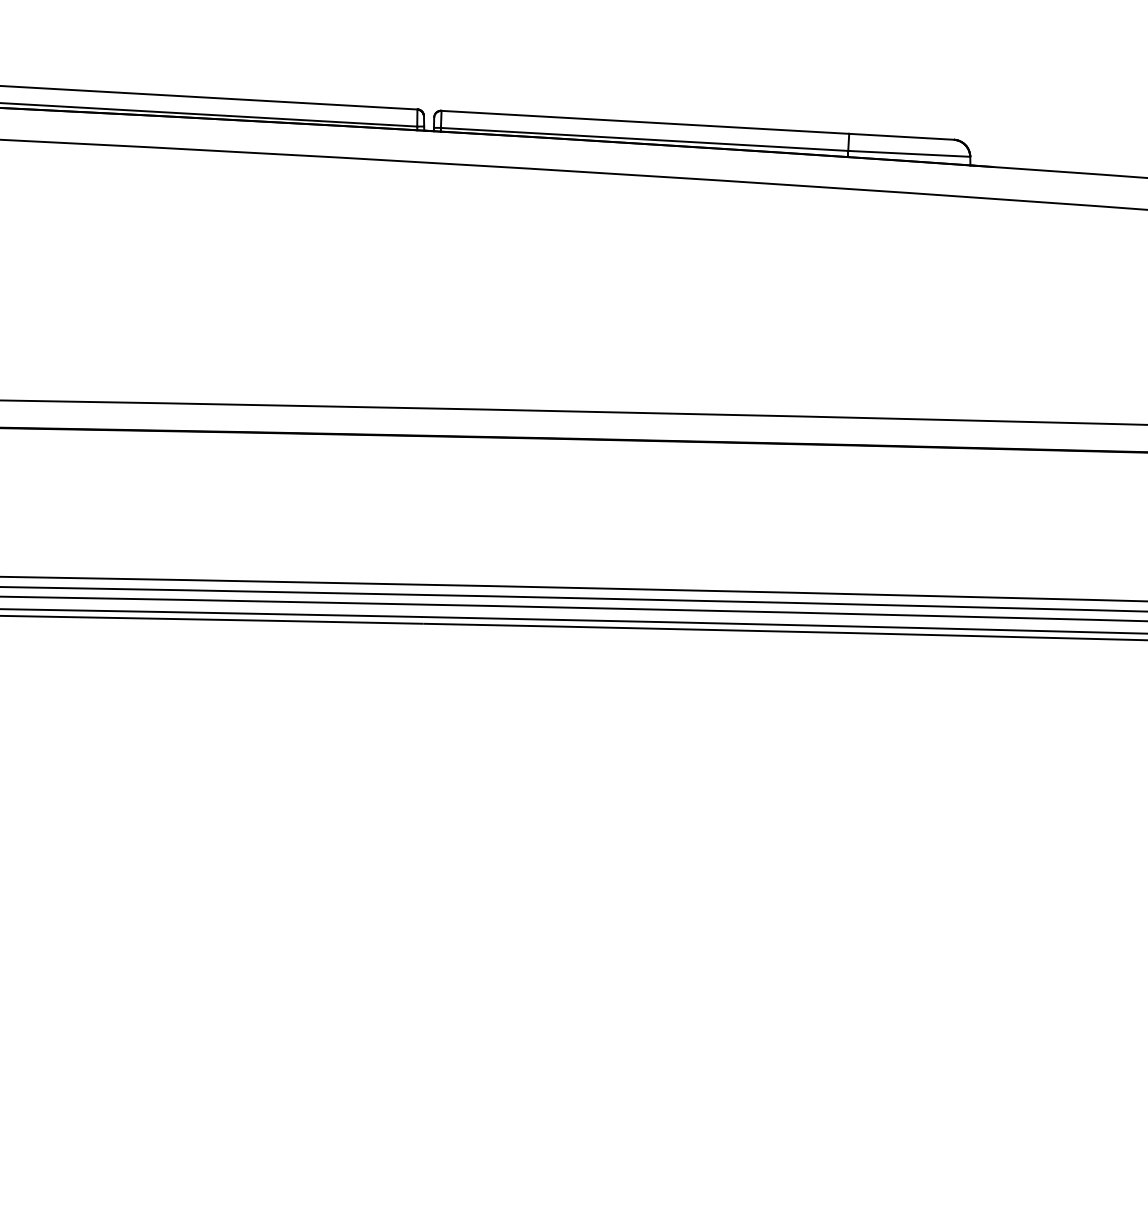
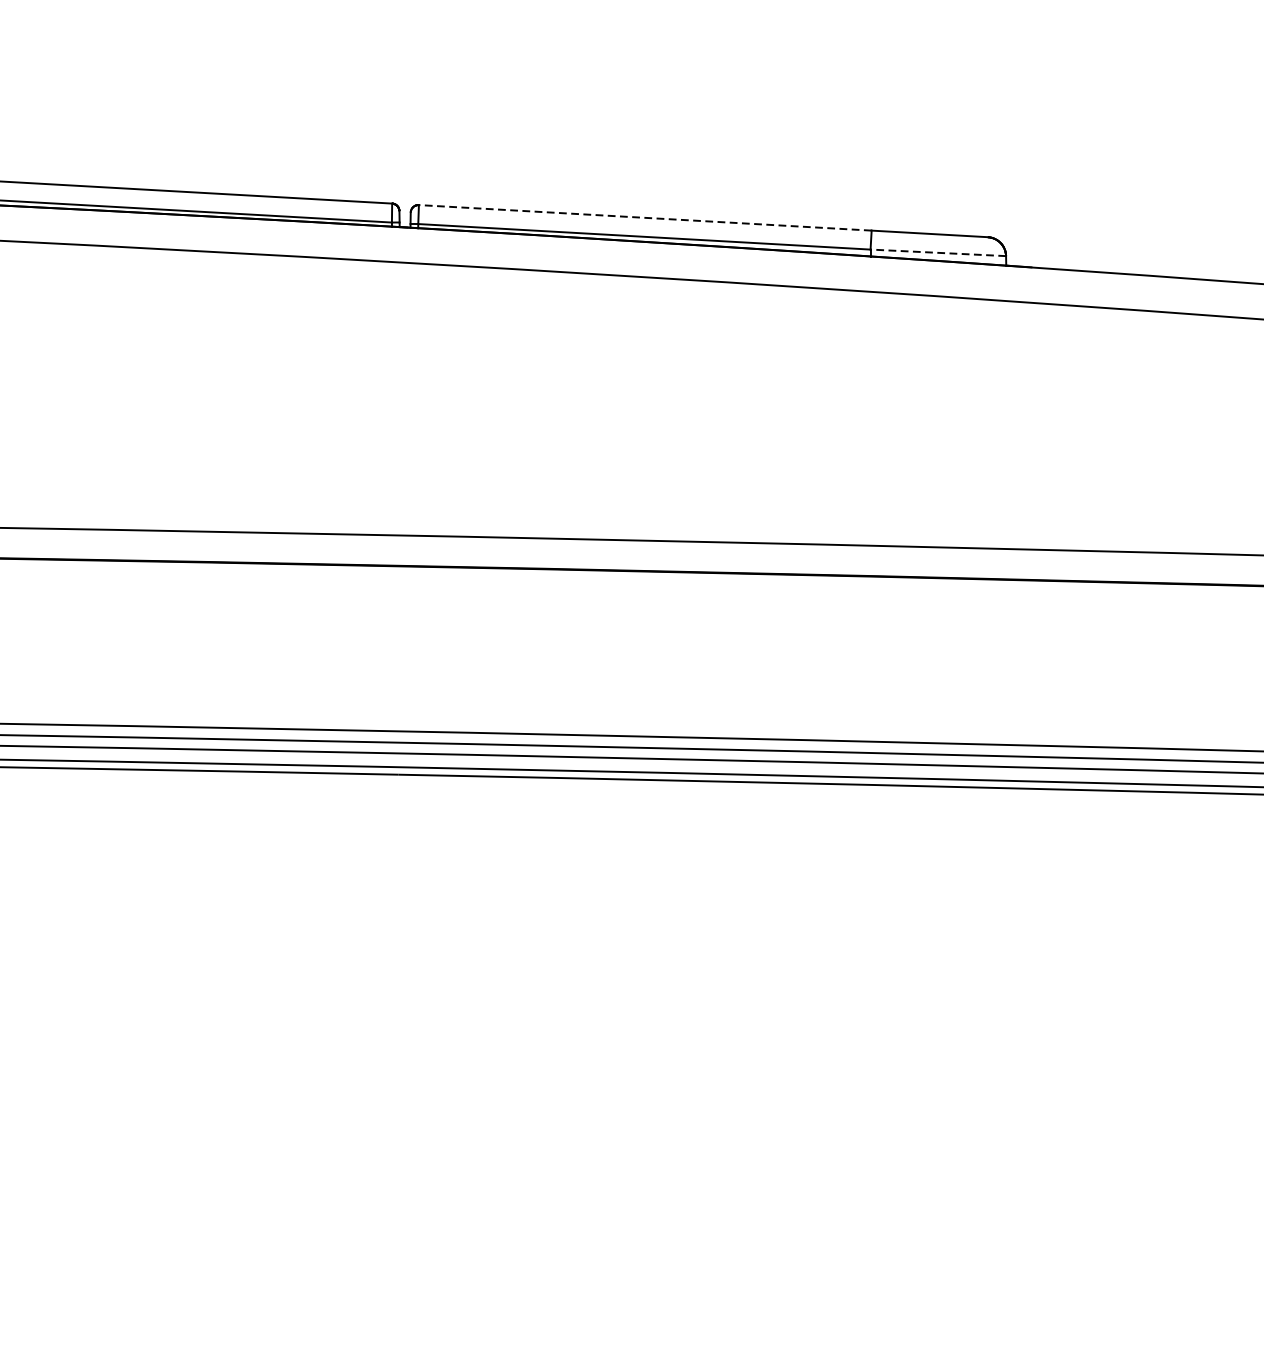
line: (644, 122) -> (644, 218), solid -> dashed
line: (908, 153) -> (937, 252), solid -> dashed

